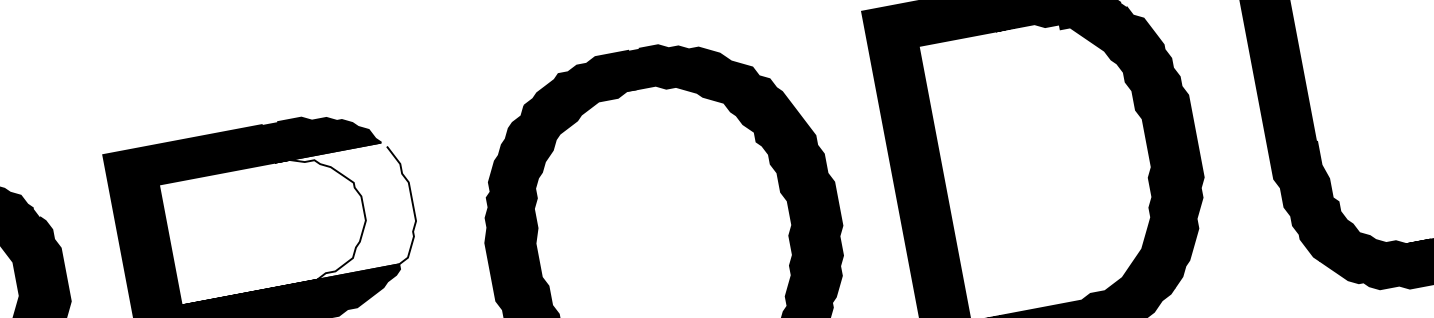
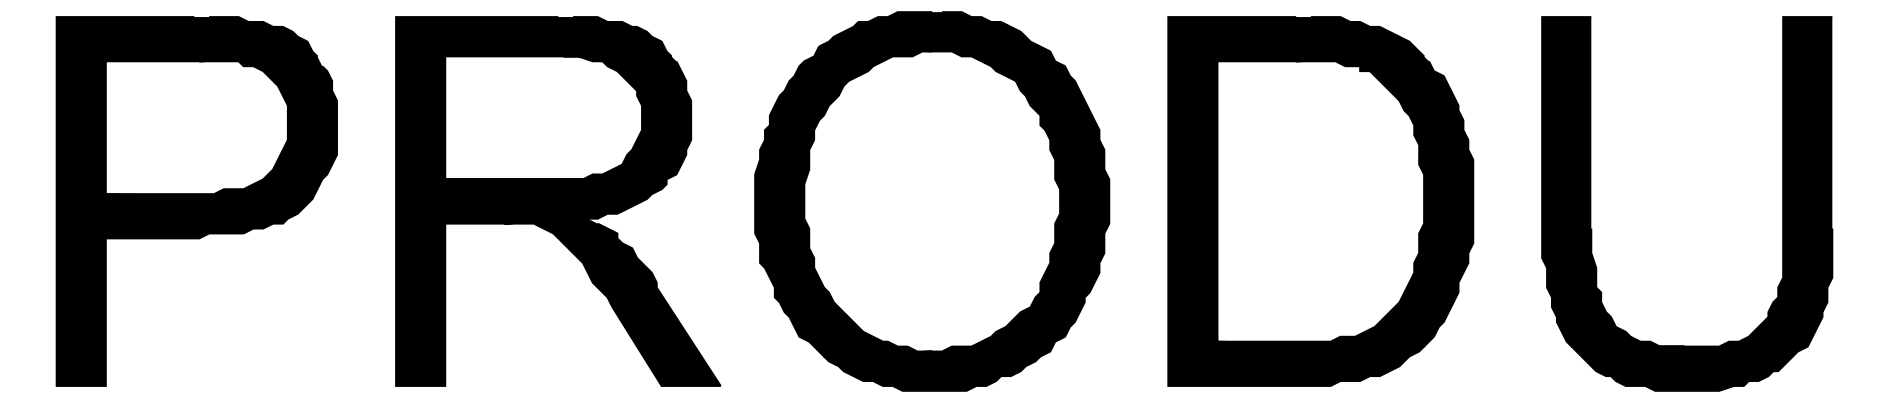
fill: (291, 221) -> (568, 117), added

